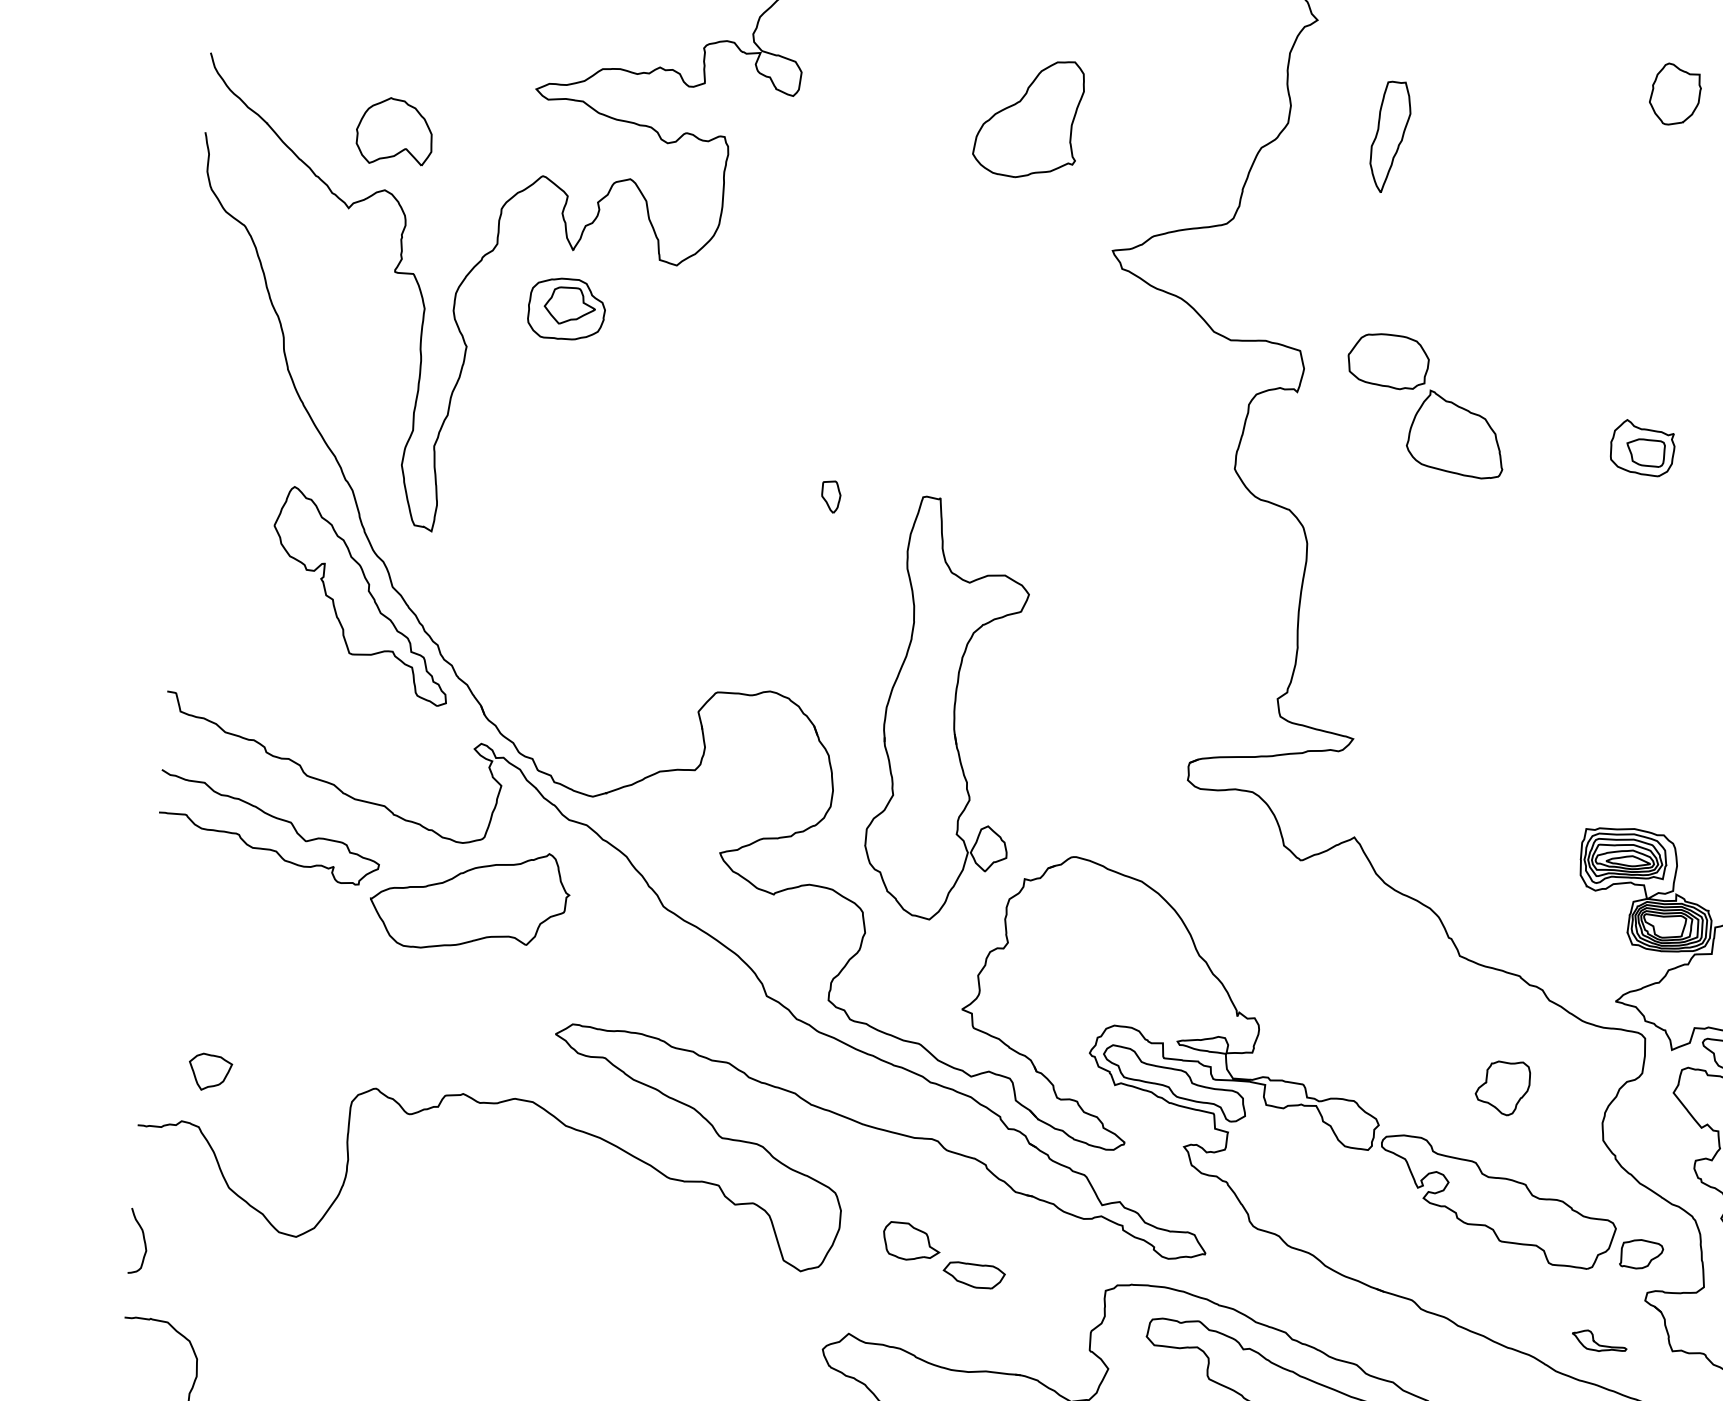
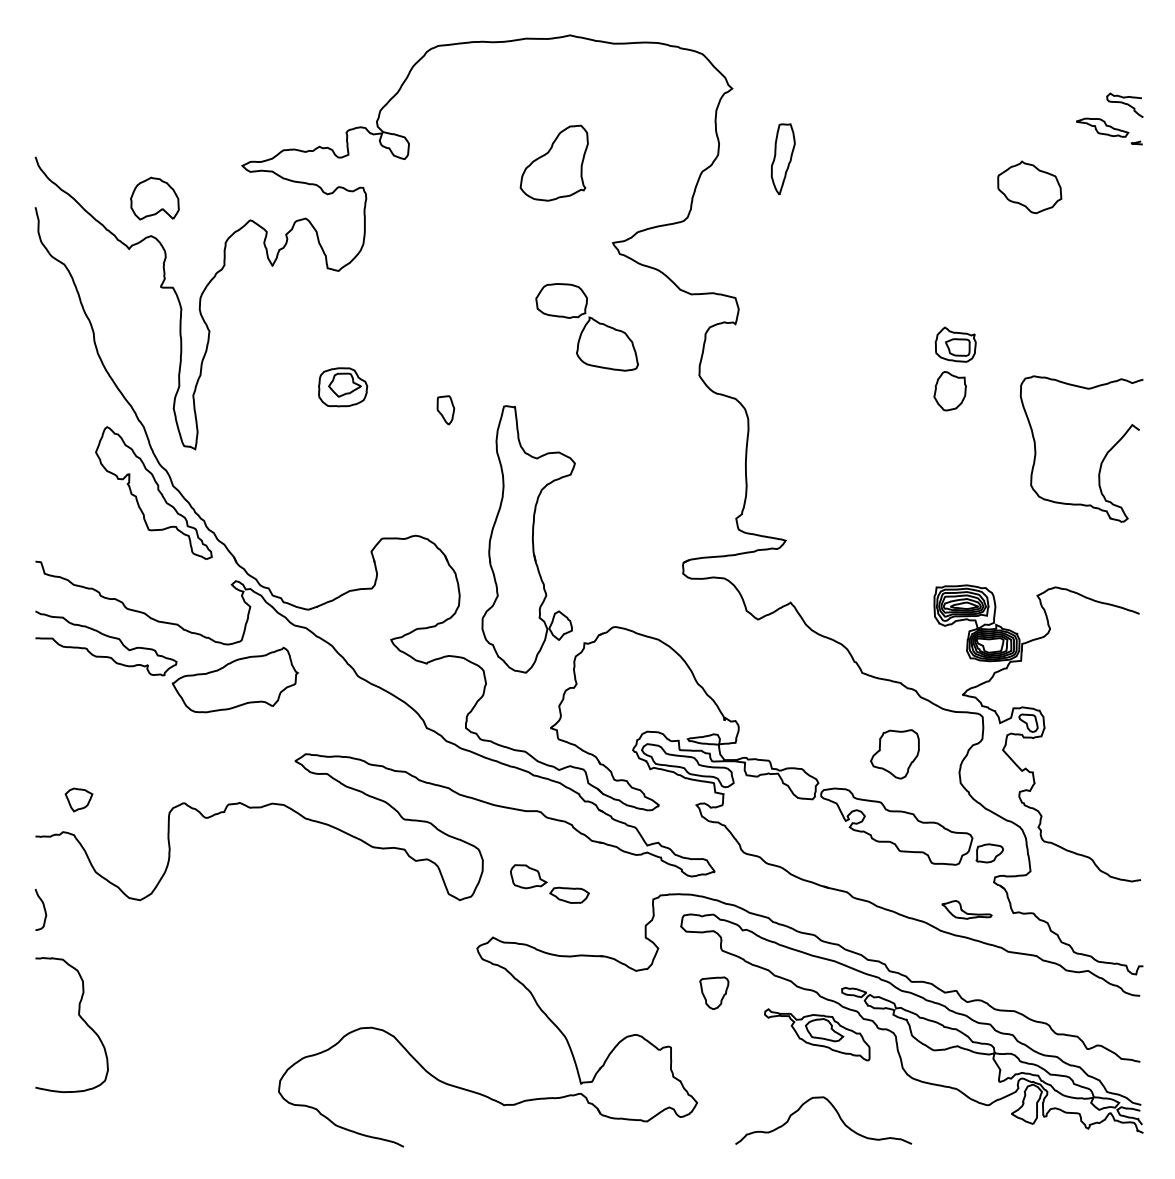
part: (1674, 94) -> (949, 391), moved
part: (567, 309) -> (343, 387), moved
part: (1424, 406) -> (586, 327), moved
part: (830, 497) -> (445, 410), size x1.43
part: (1501, 1088) -> (894, 754), size x1.43
part: (1598, 1340) -> (966, 909), size x1.43

